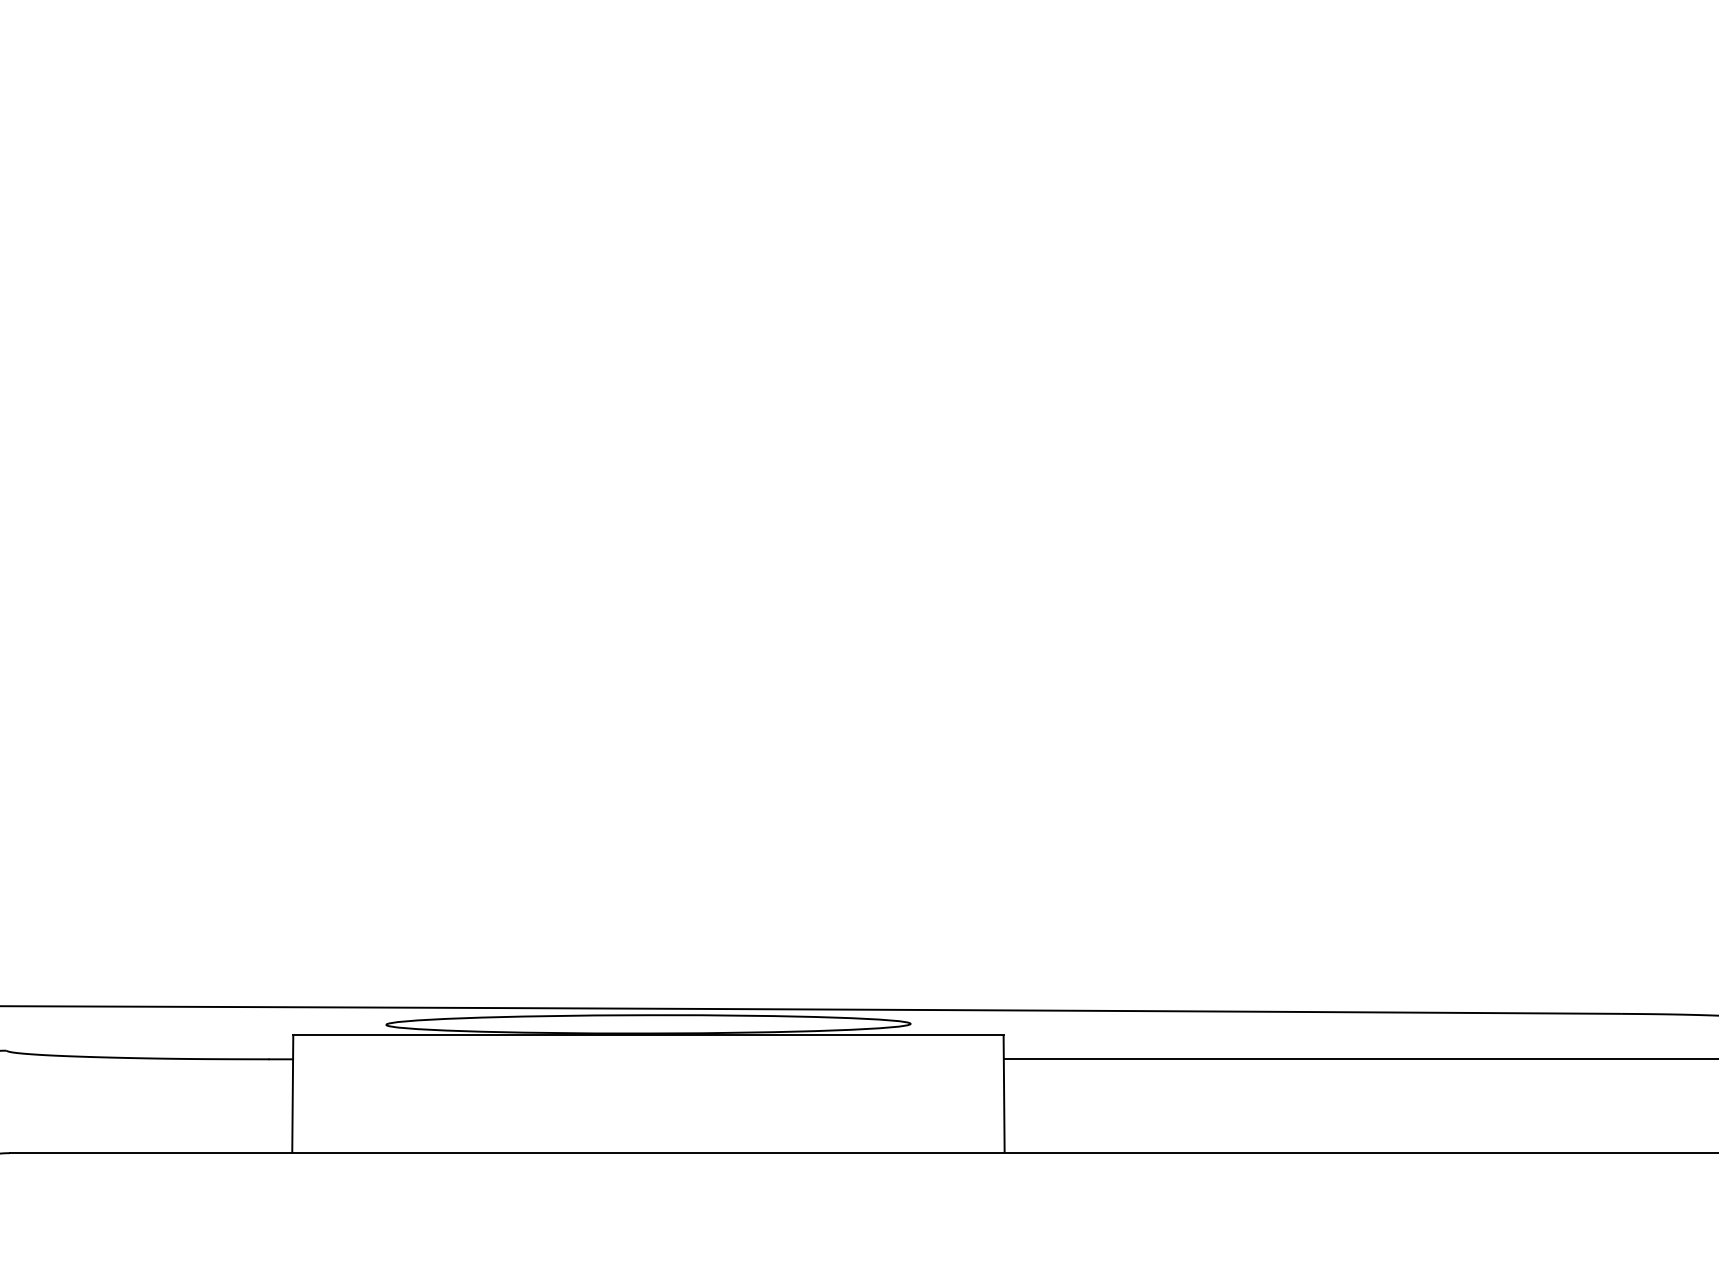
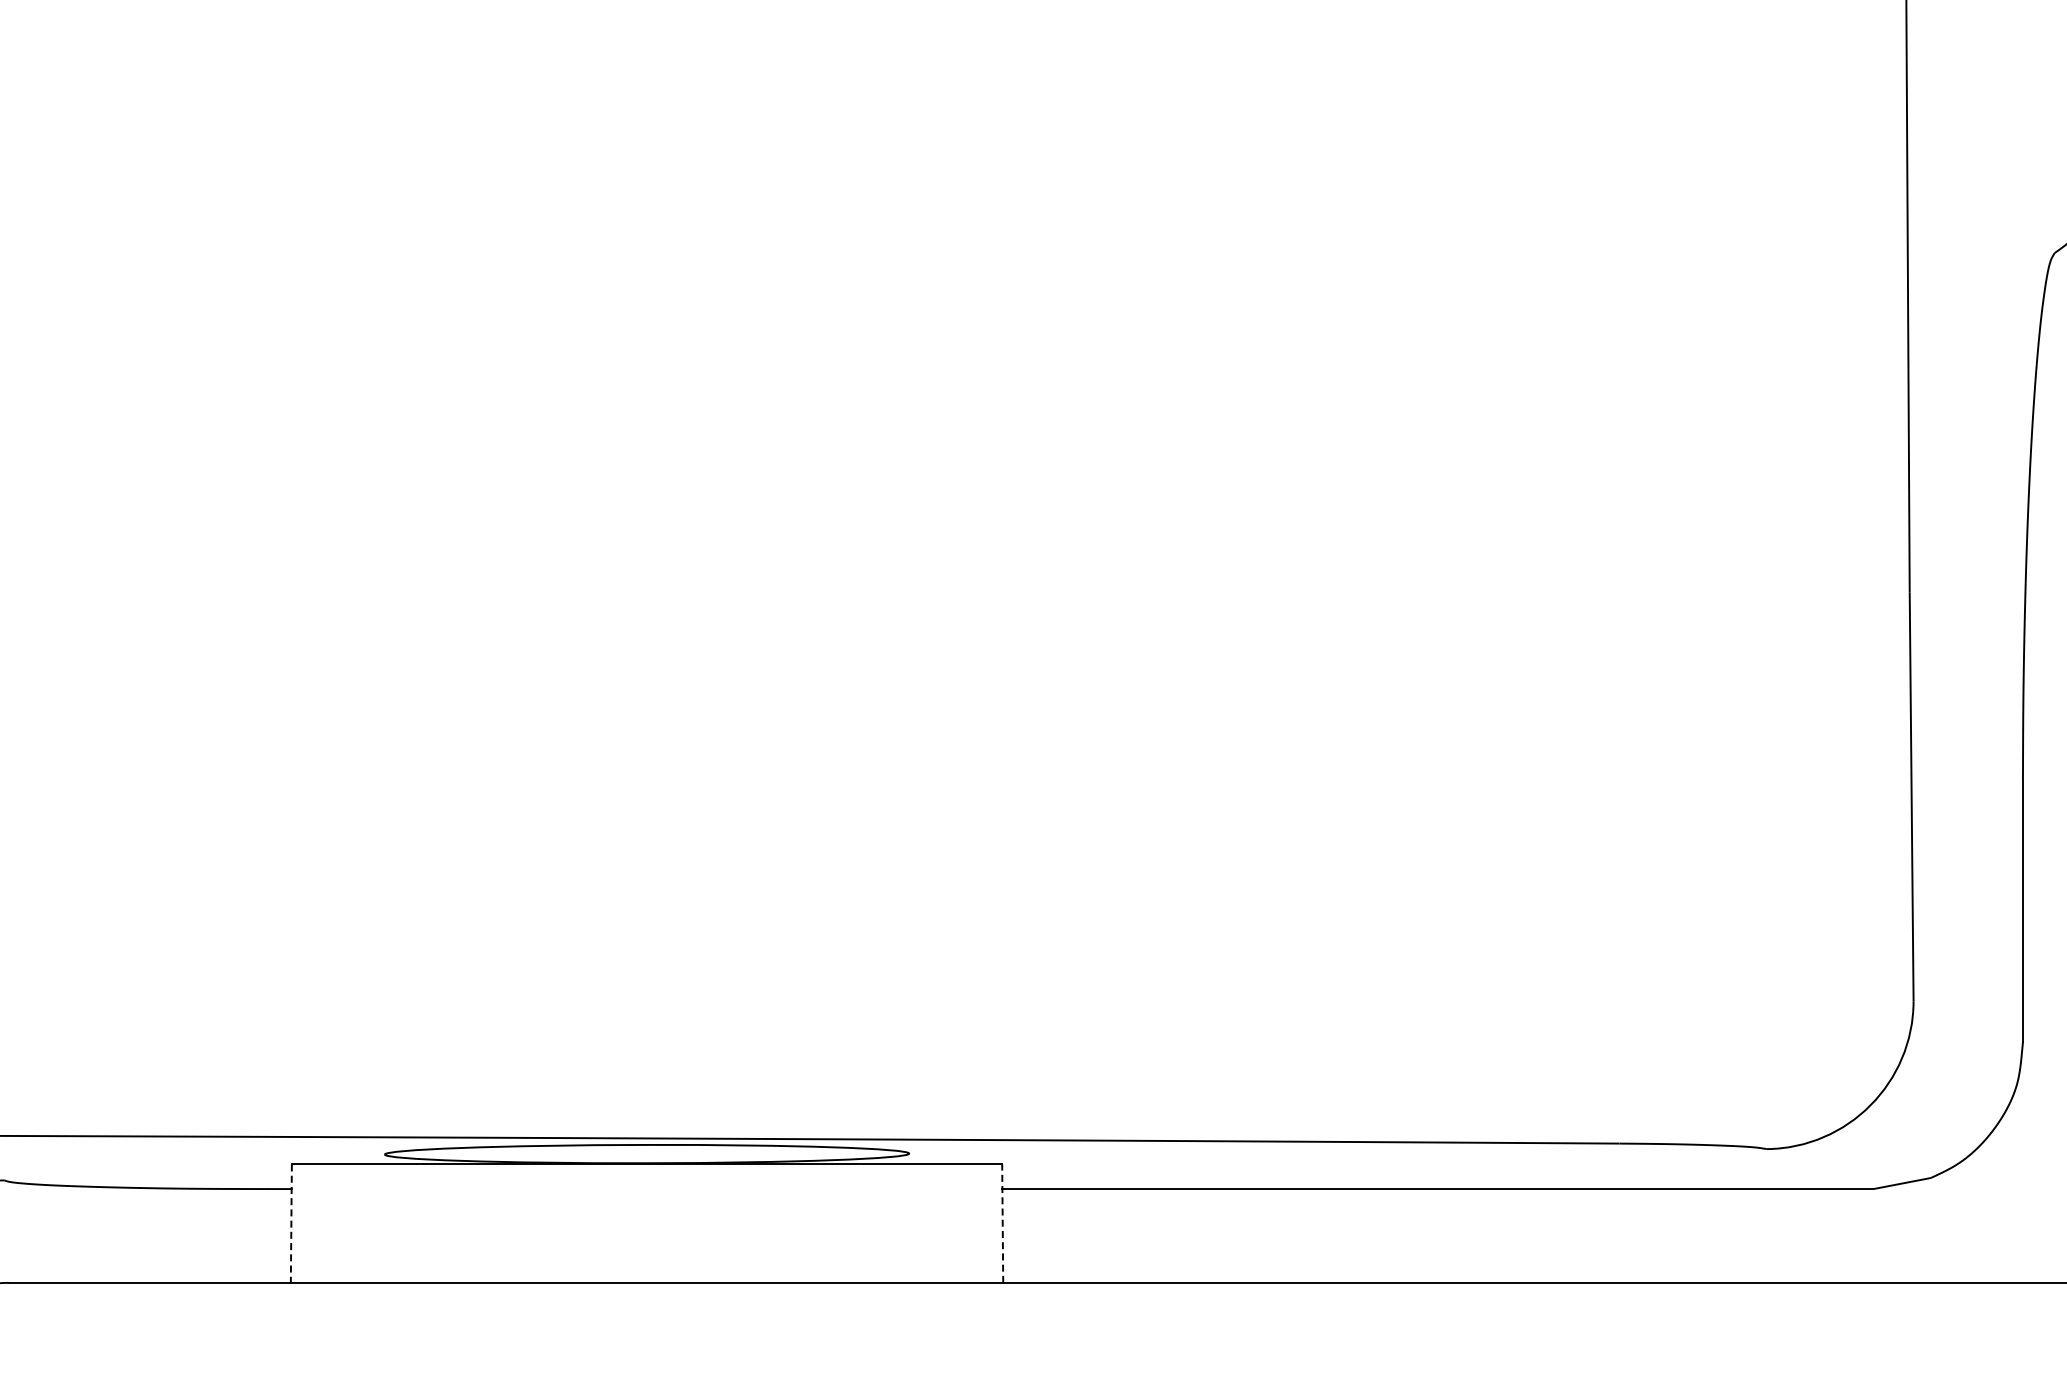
line: (1003, 1093) -> (1002, 1223), solid -> dashed
line: (292, 1094) -> (291, 1224), solid -> dashed

